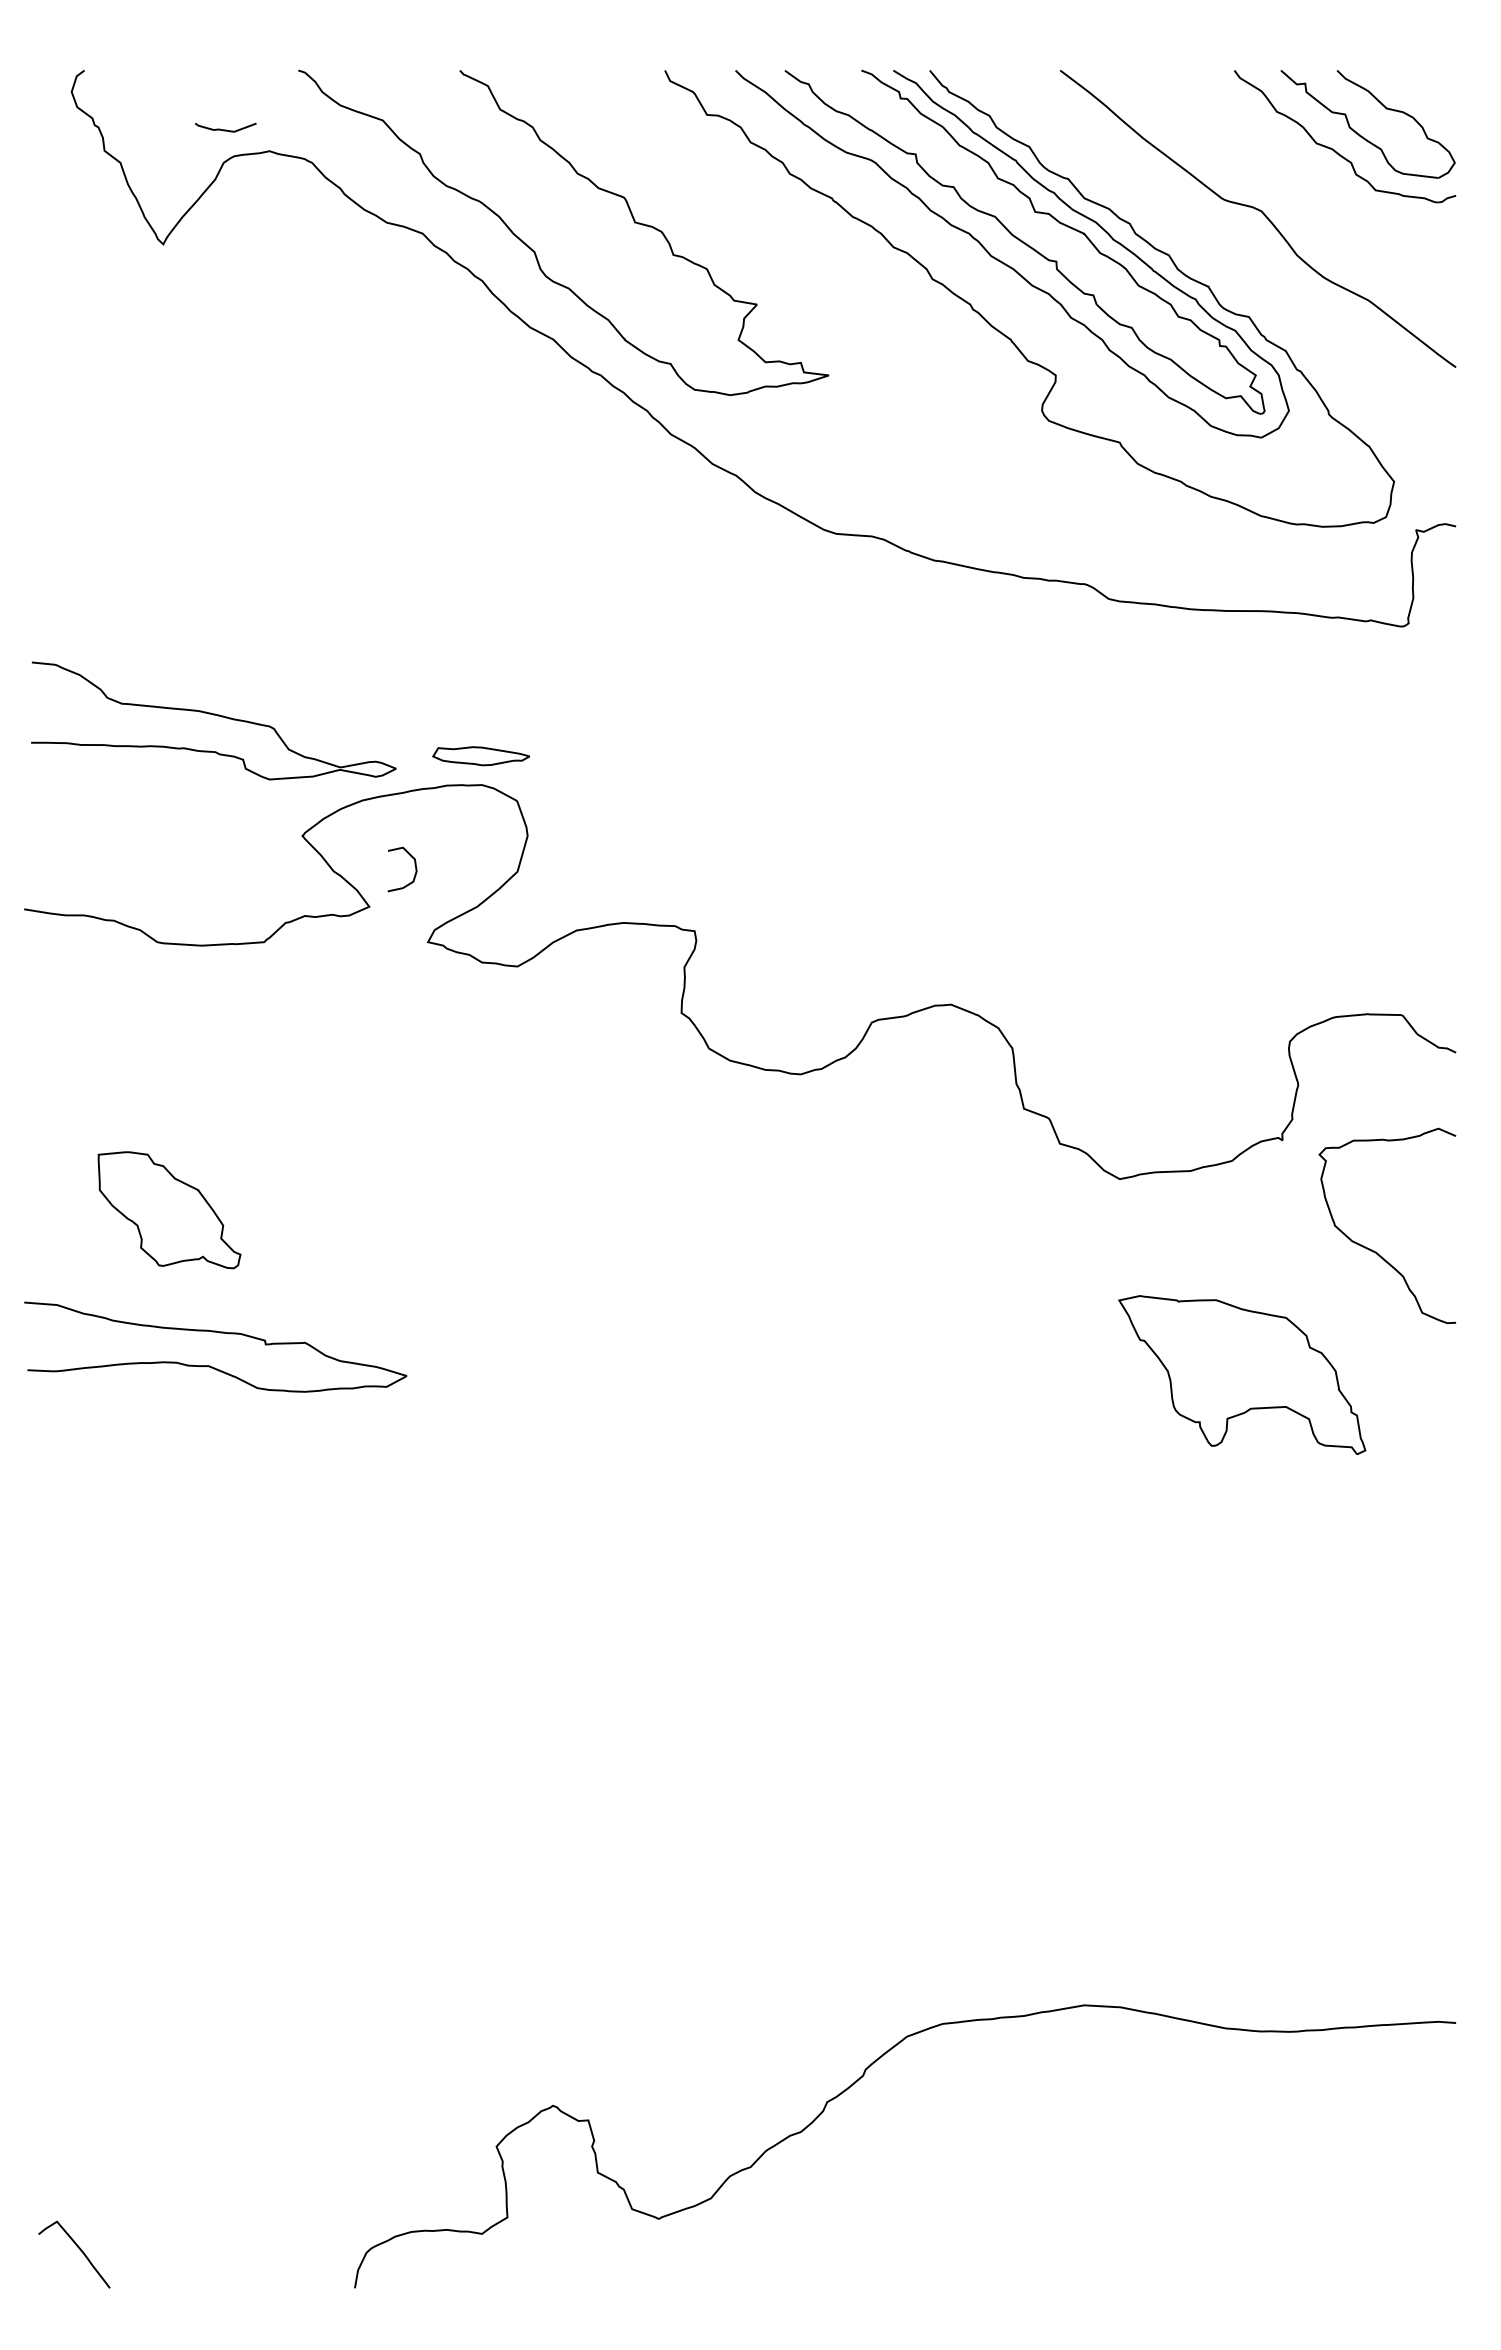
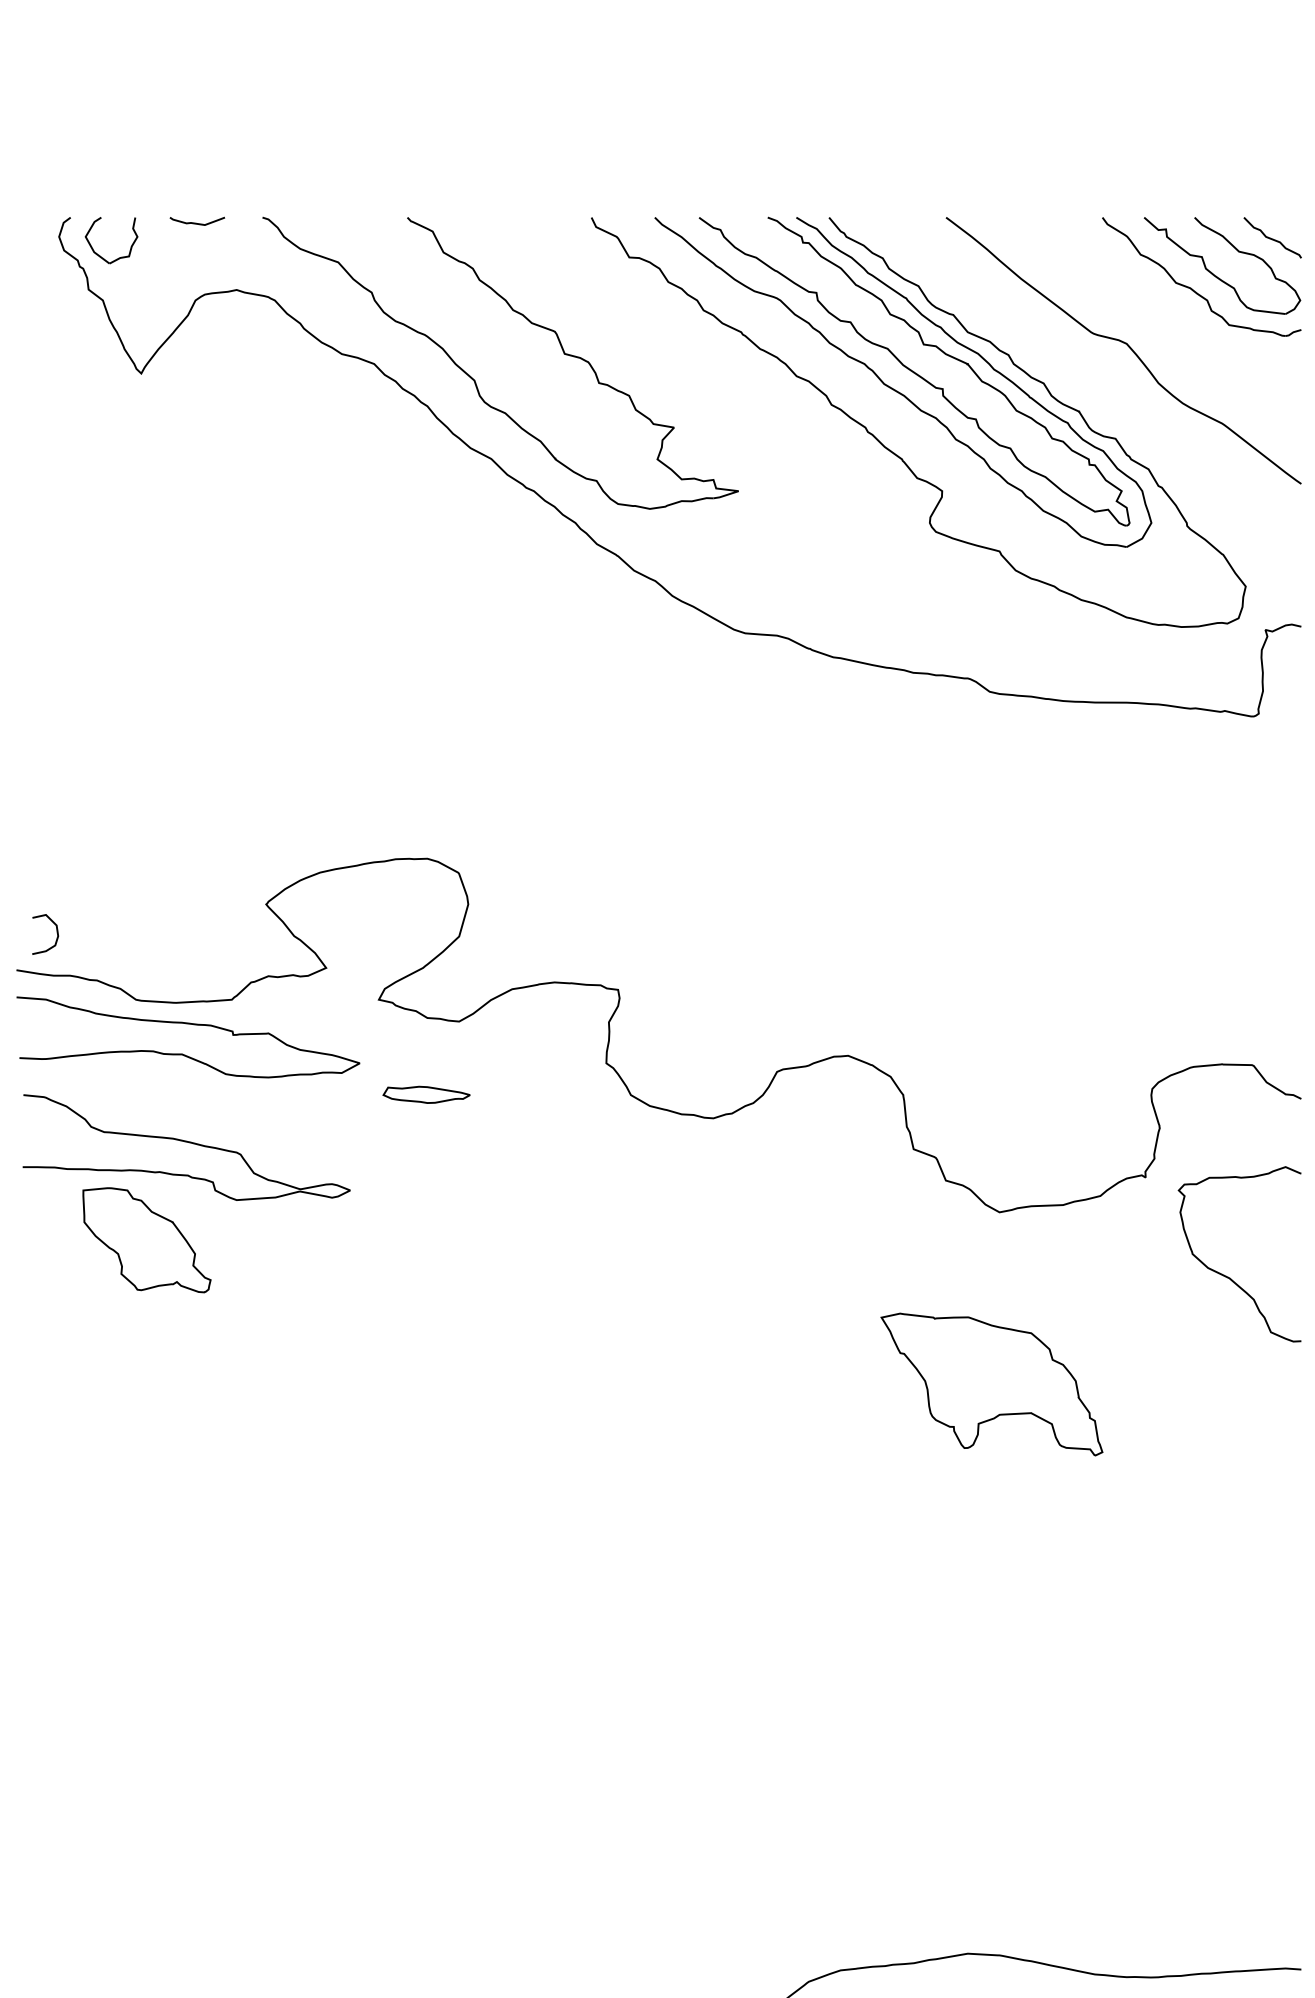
curve: (1423, 93) -> (1272, 238), added
part: (117, 112) -> (100, 255), added
curve: (225, 129) -> (197, 222), moved
curve: (213, 715) -> (186, 1142), moved
part: (480, 756) -> (425, 1095), moved
curve: (414, 865) -> (56, 930), moved
curve: (219, 1333) -> (191, 1025), moved
part: (1242, 1374) -> (992, 1384), moved

